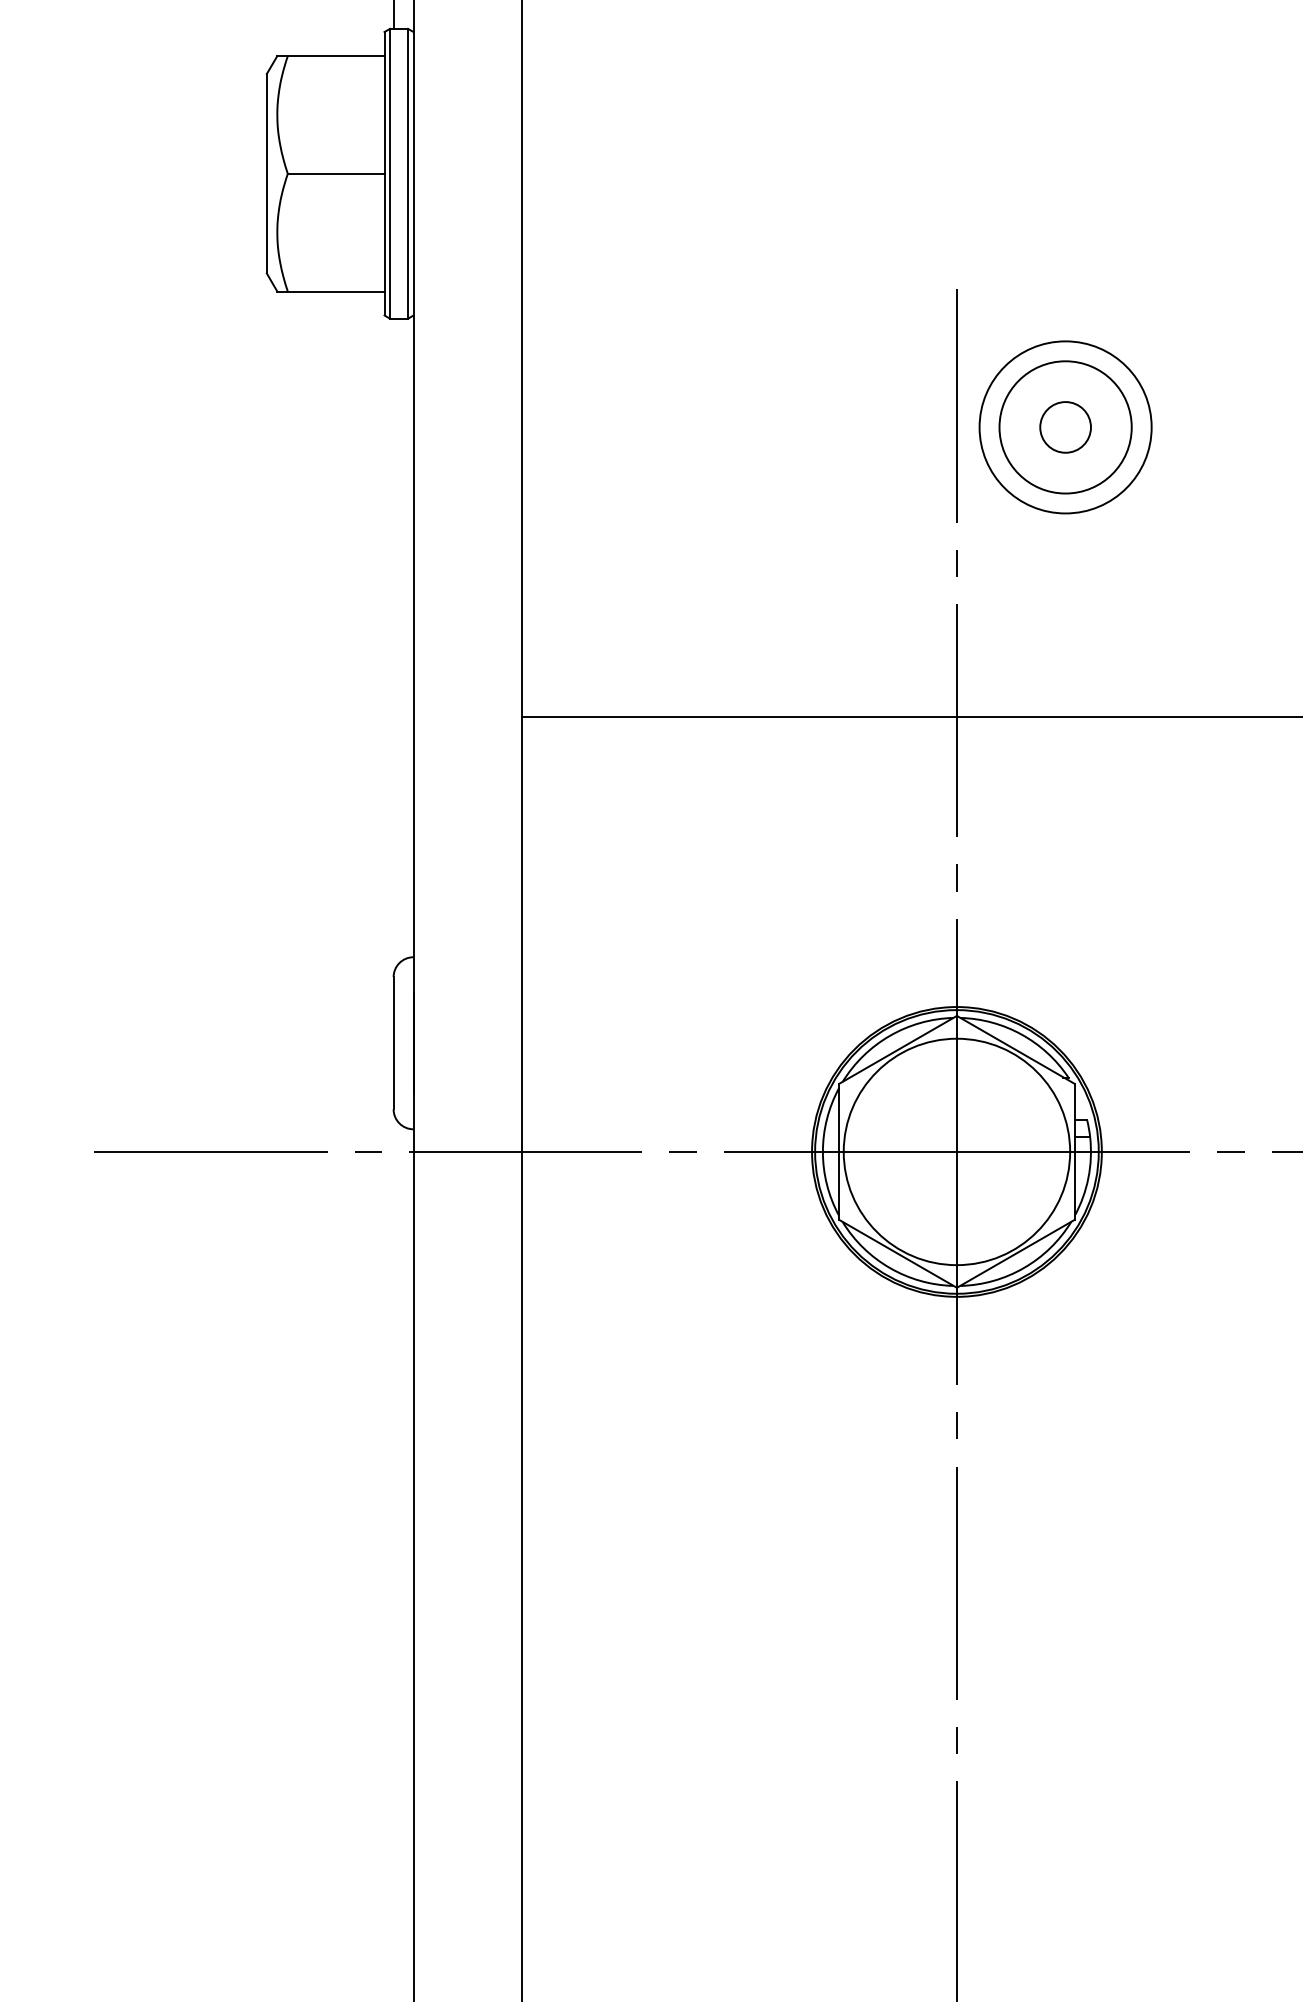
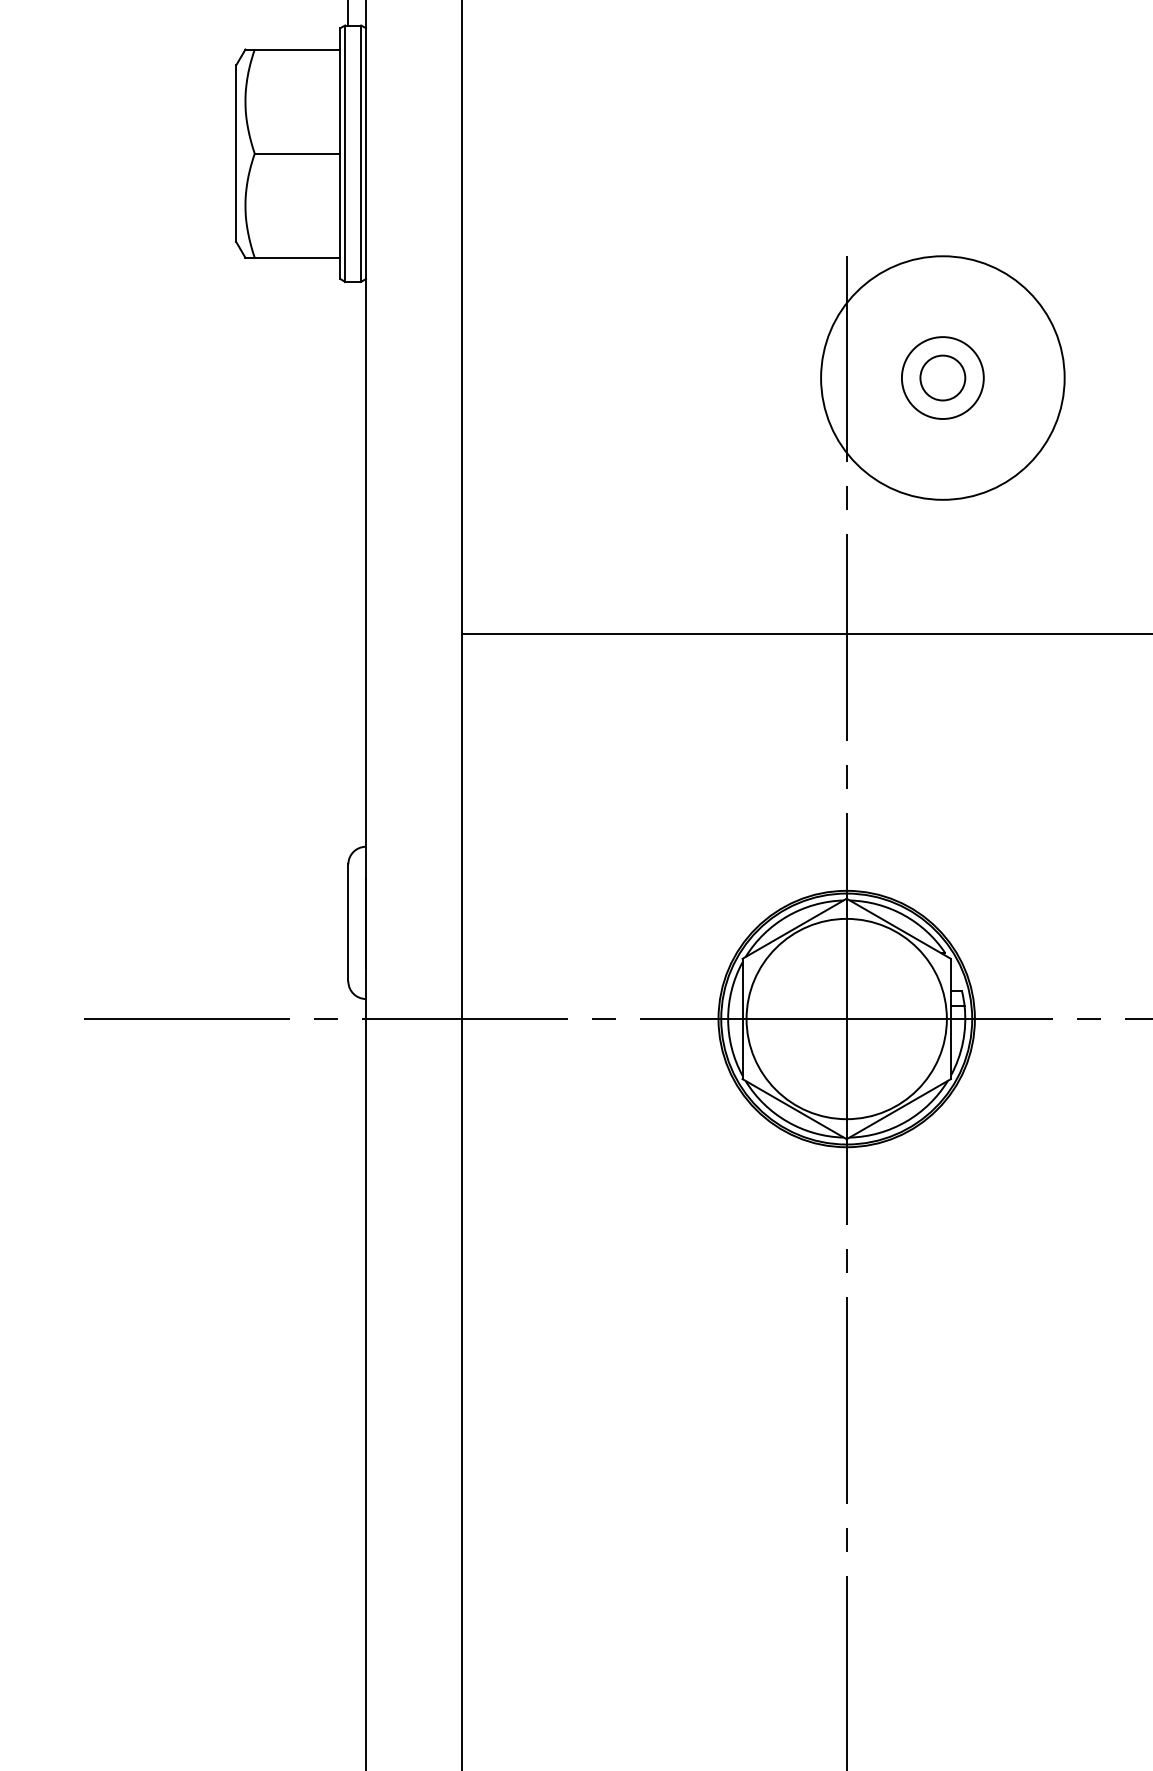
circle: (1065, 427) -> (942, 378), size x0.7
circle: (1065, 427) -> (942, 378), size x1.6

